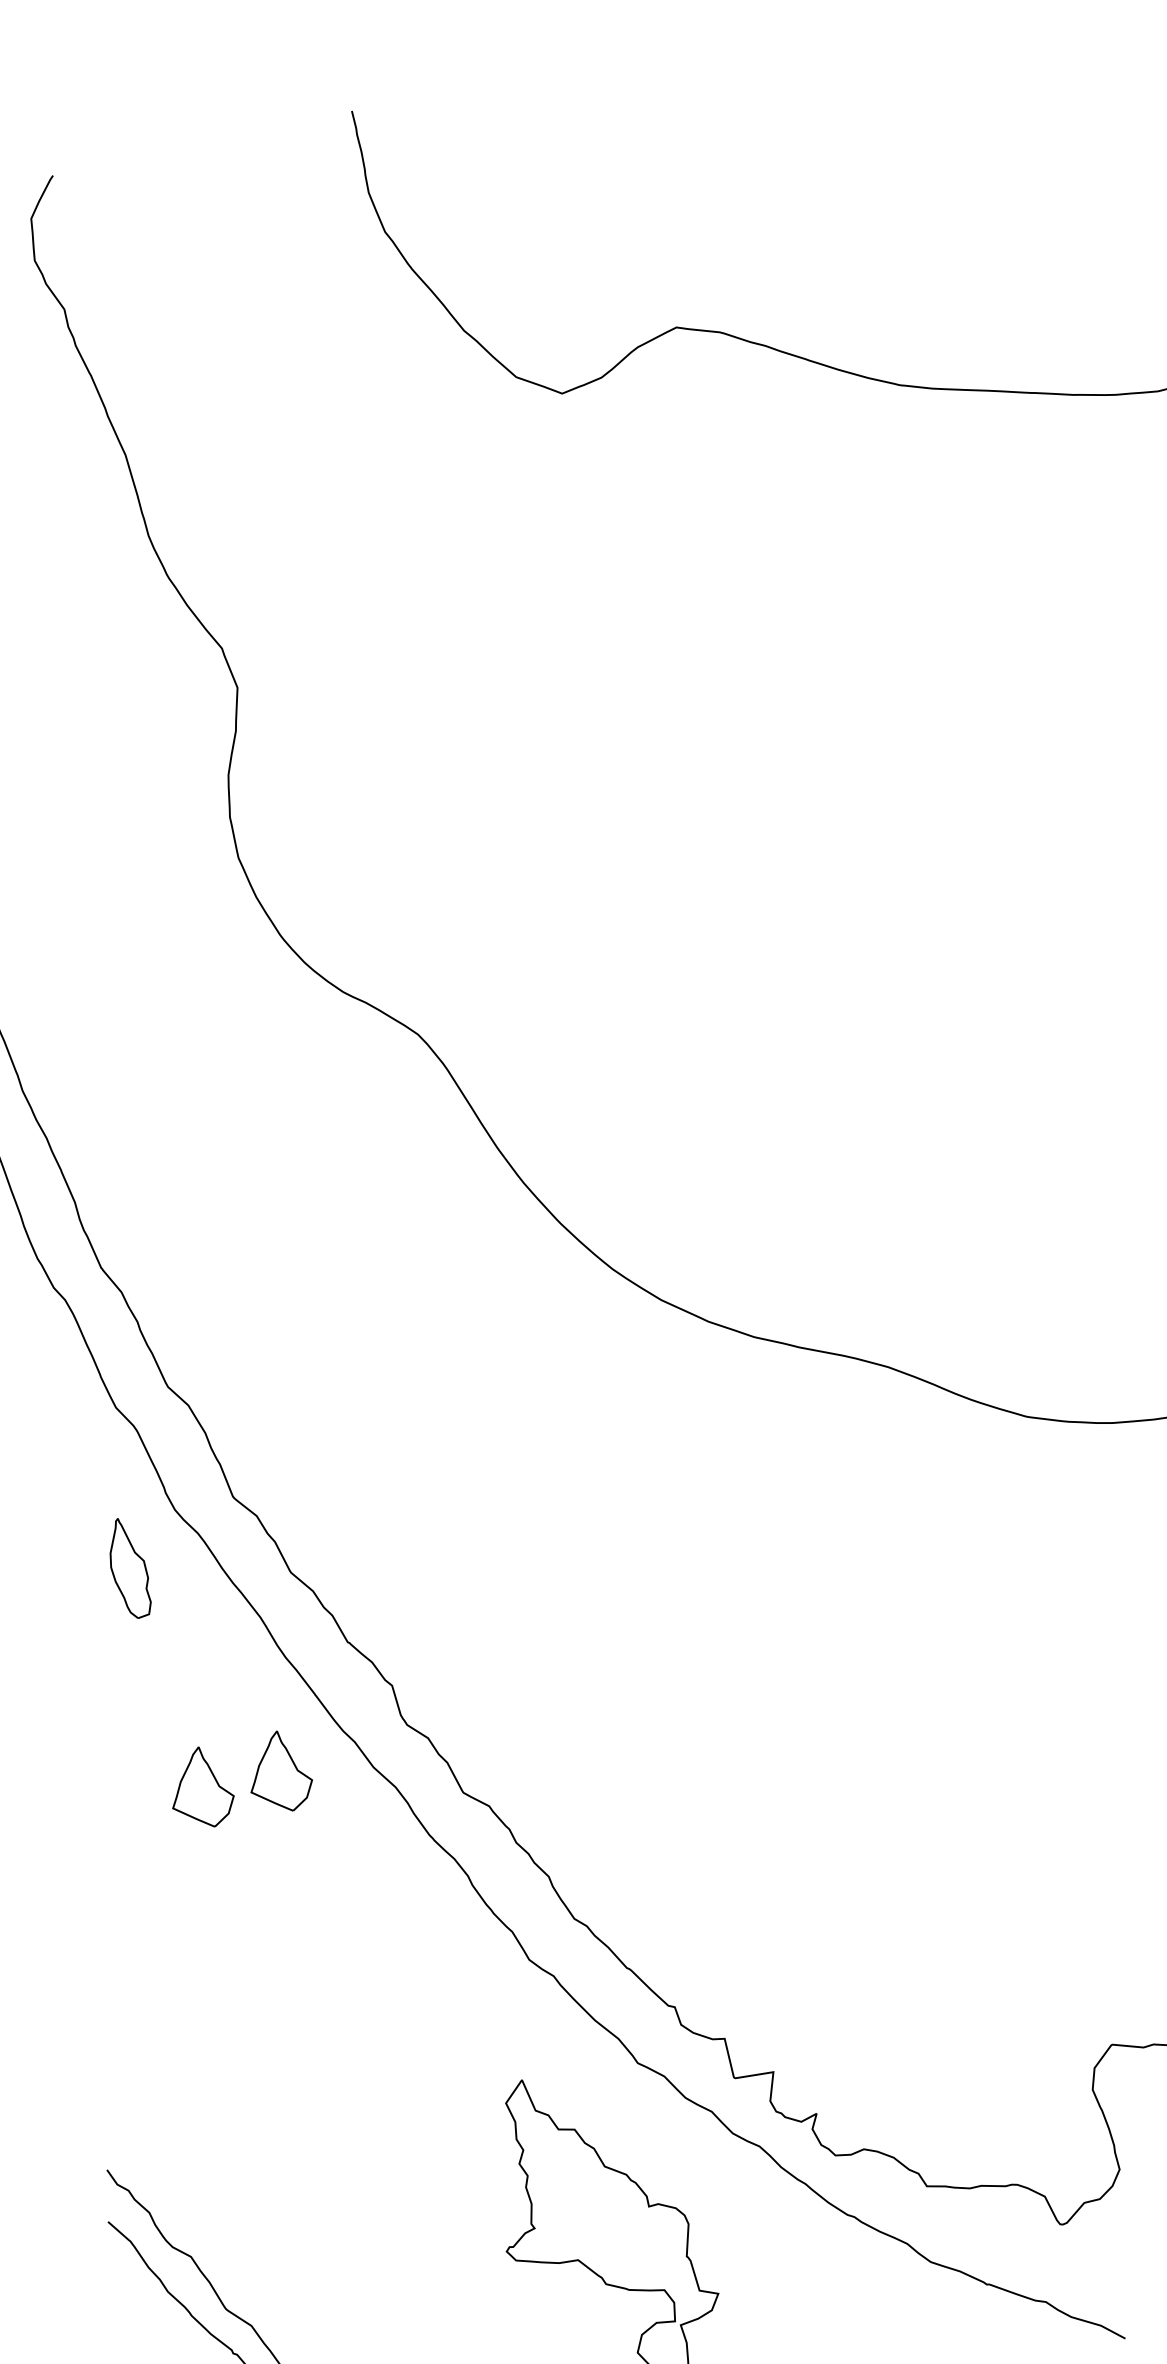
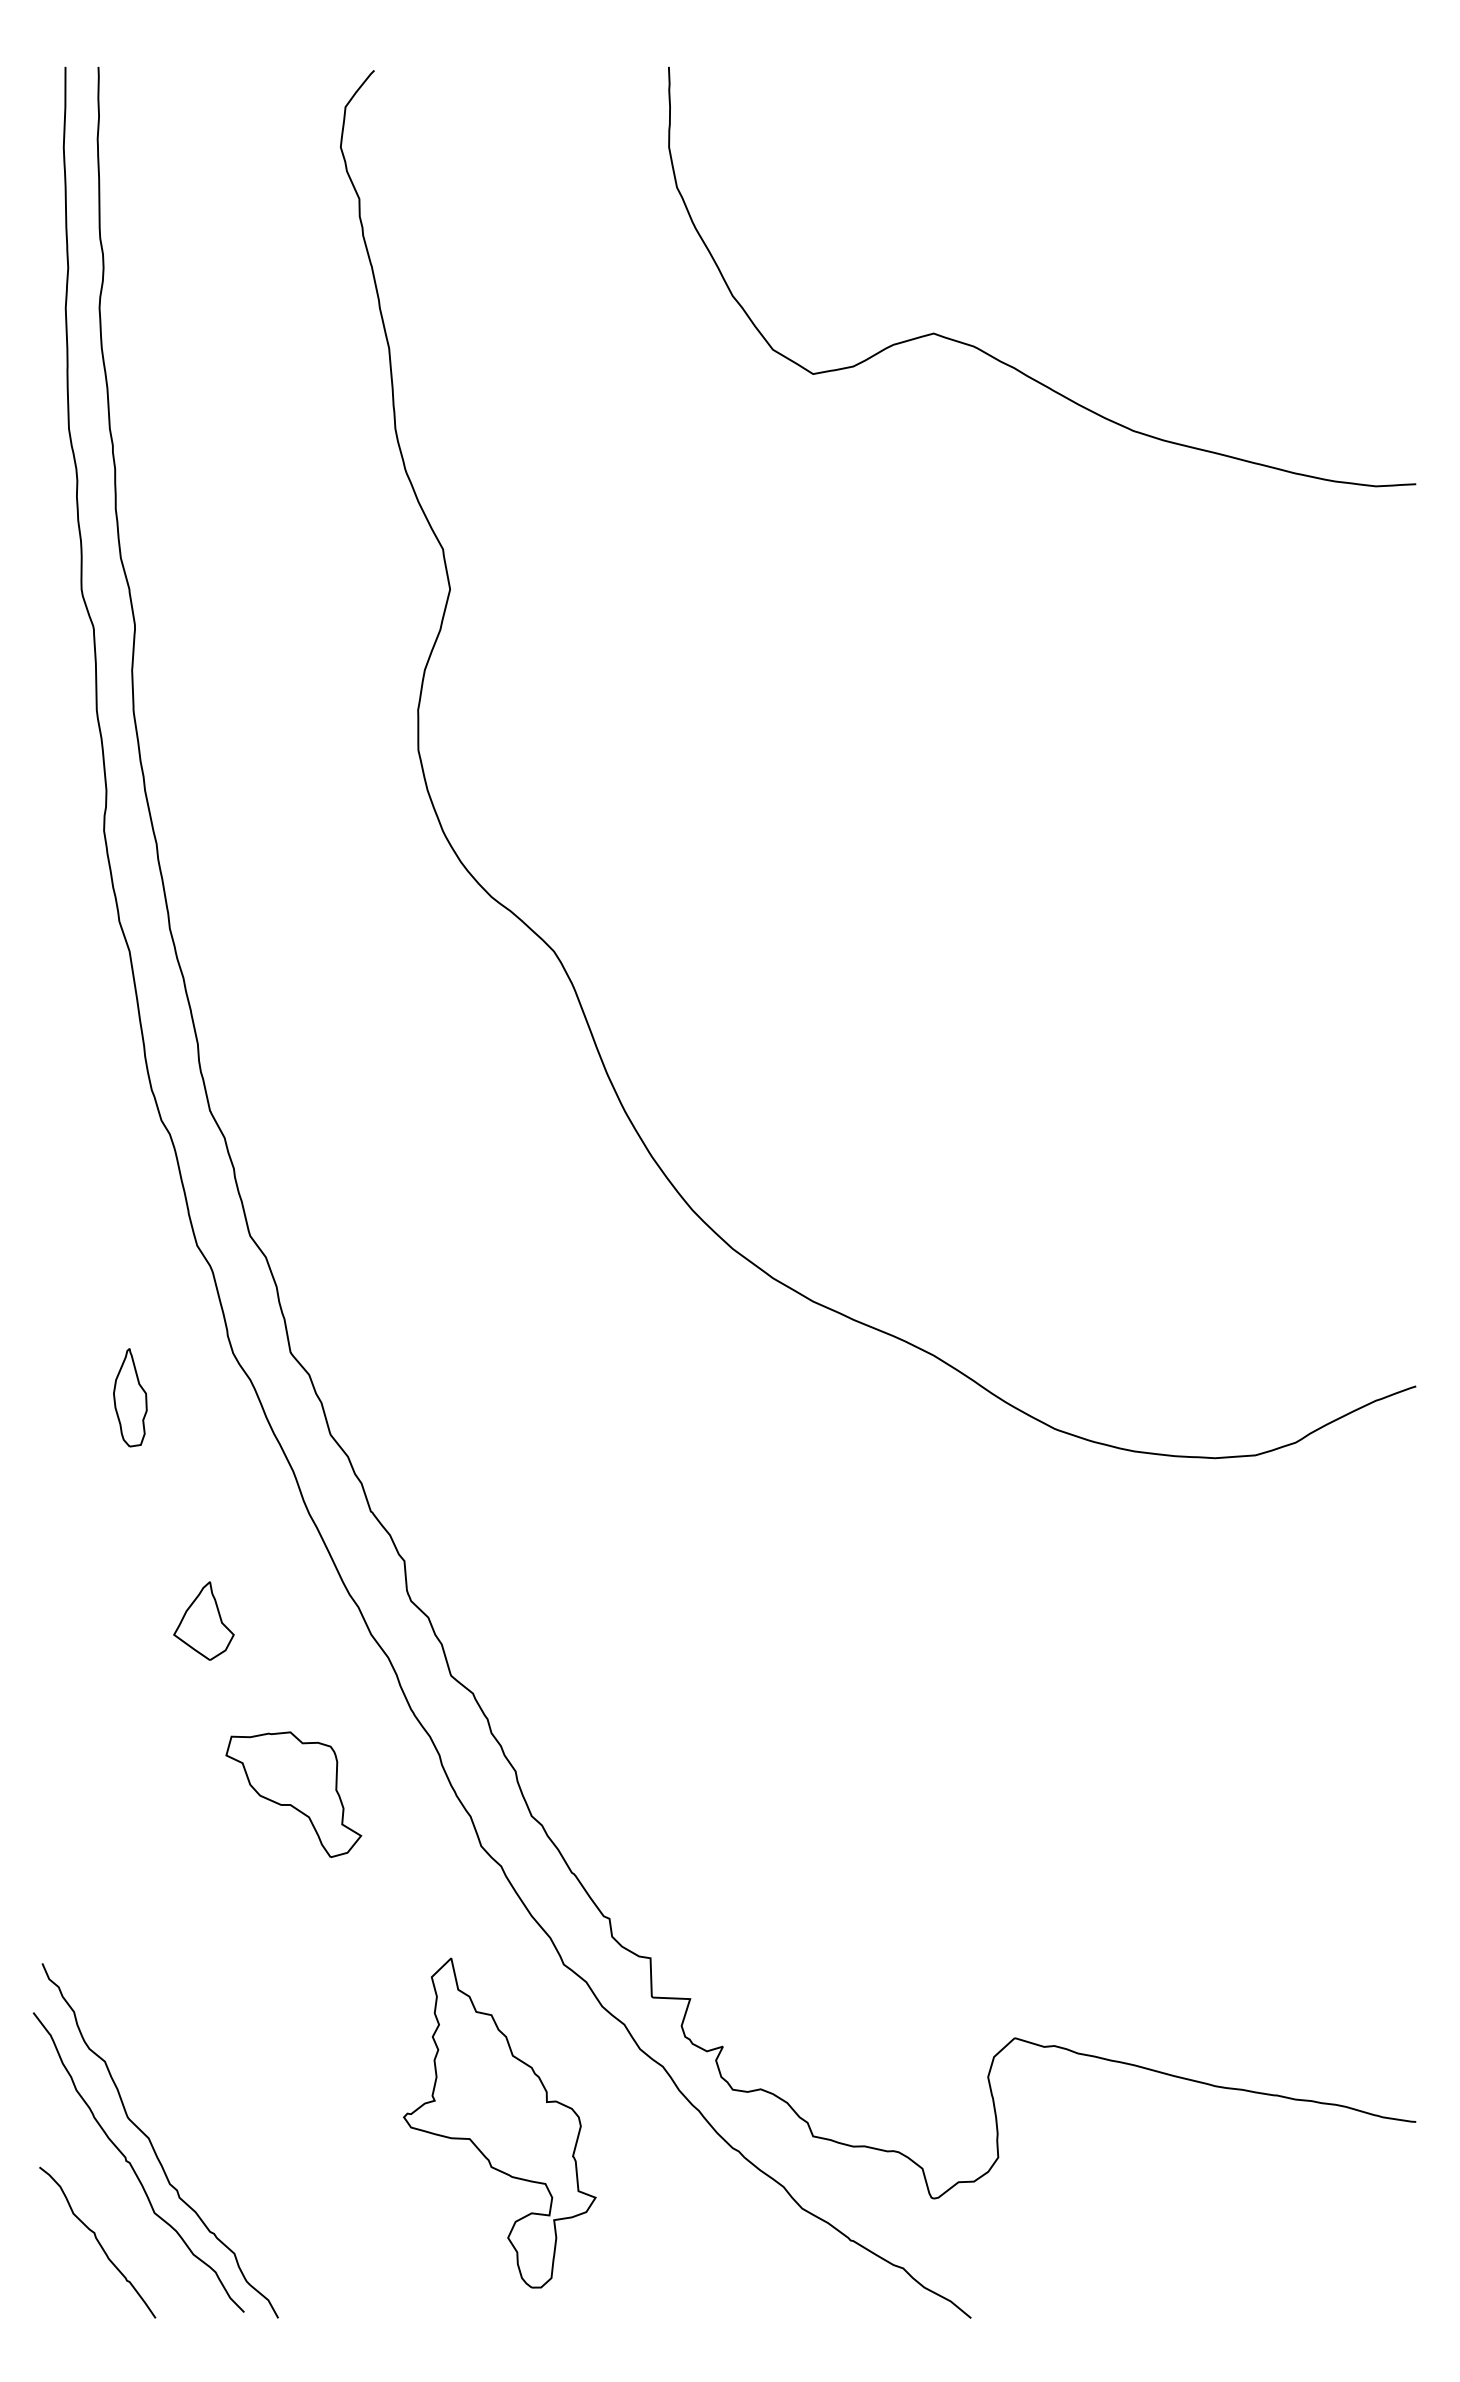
part: (128, 1568) -> (130, 1397), moved
part: (278, 1771) -> (280, 1620), removed
part: (327, 1946) -> (293, 1794), added

